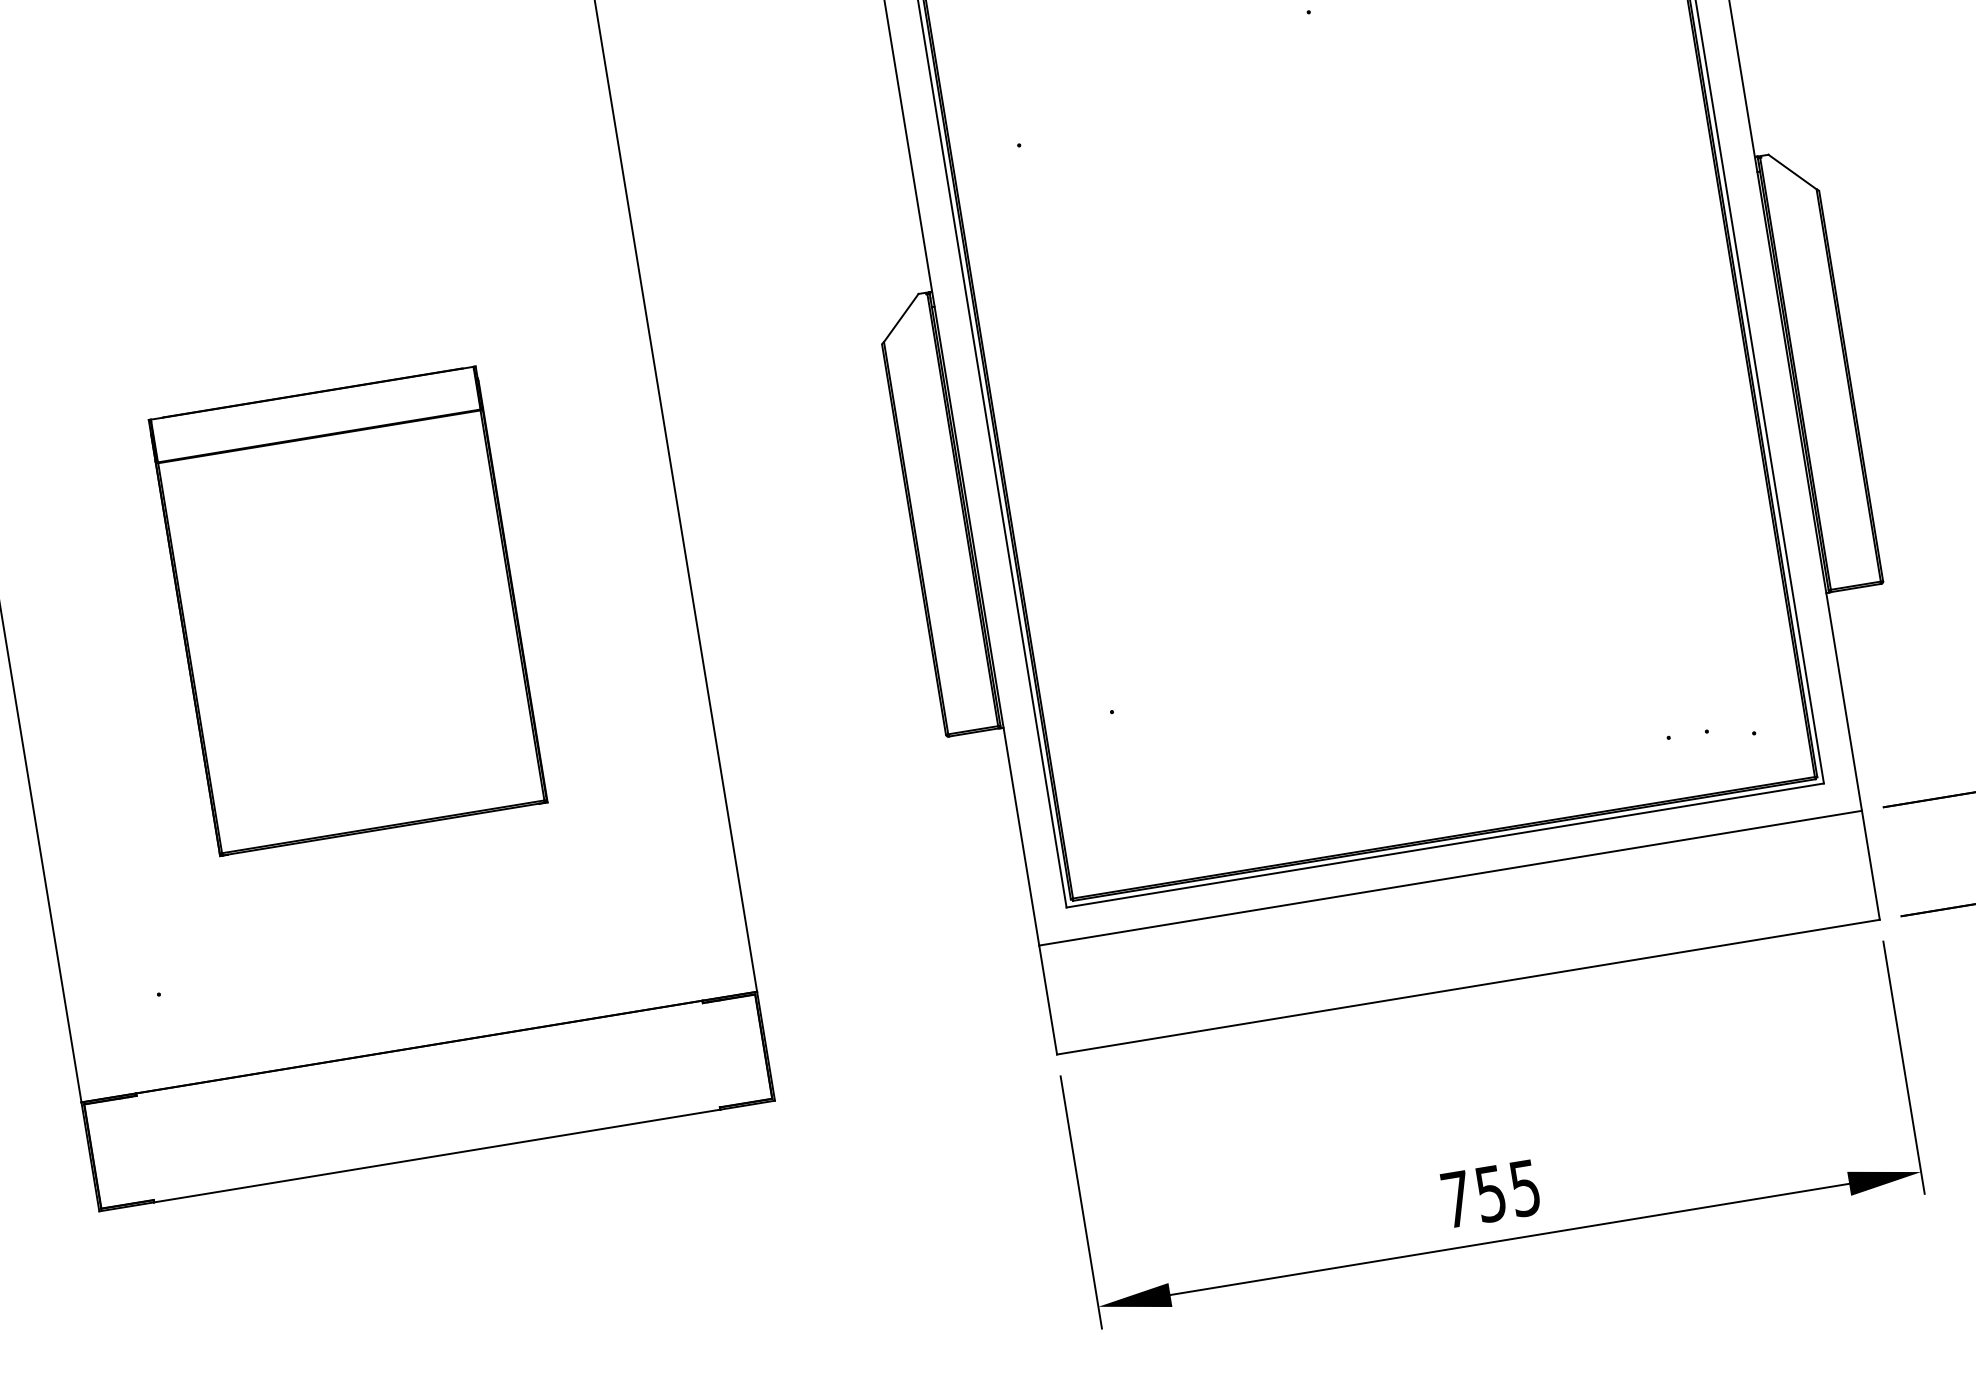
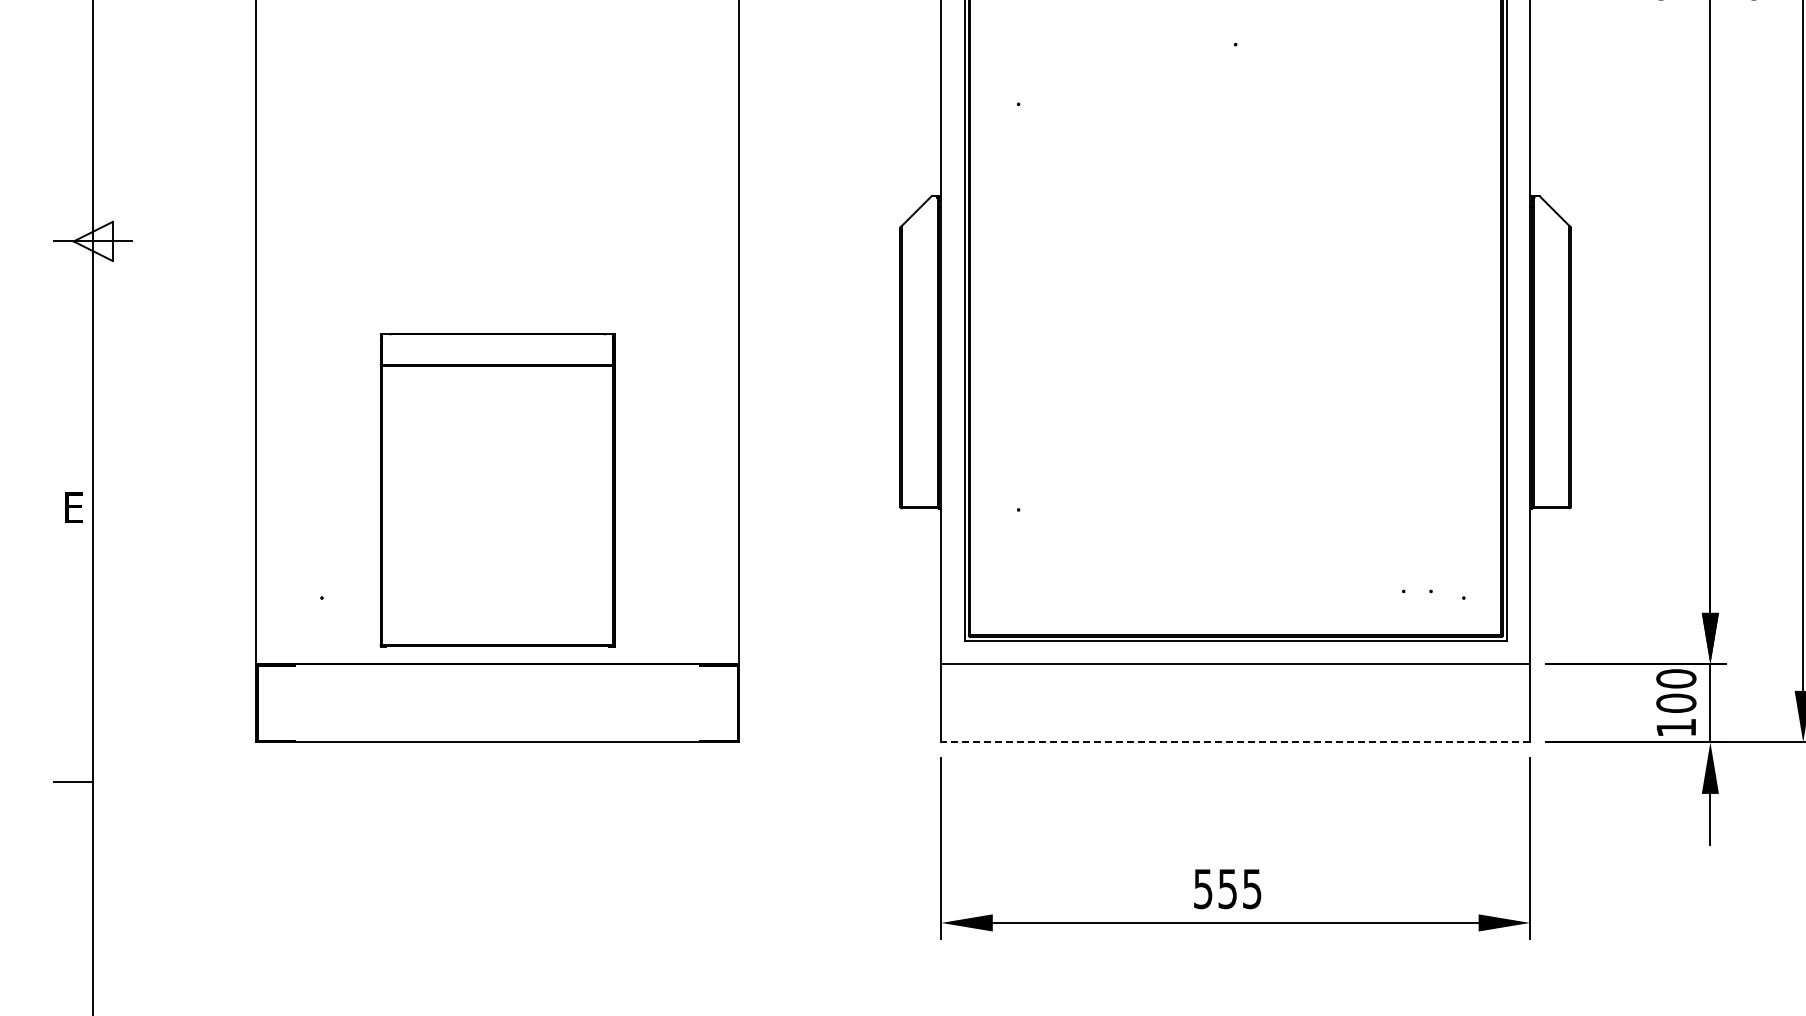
part: (347, 611) -> (497, 490), moved
line: (1468, 987) -> (1235, 742), solid -> dashed
text: (1457, 1200) -> (1203, 889), 755 -> 555

